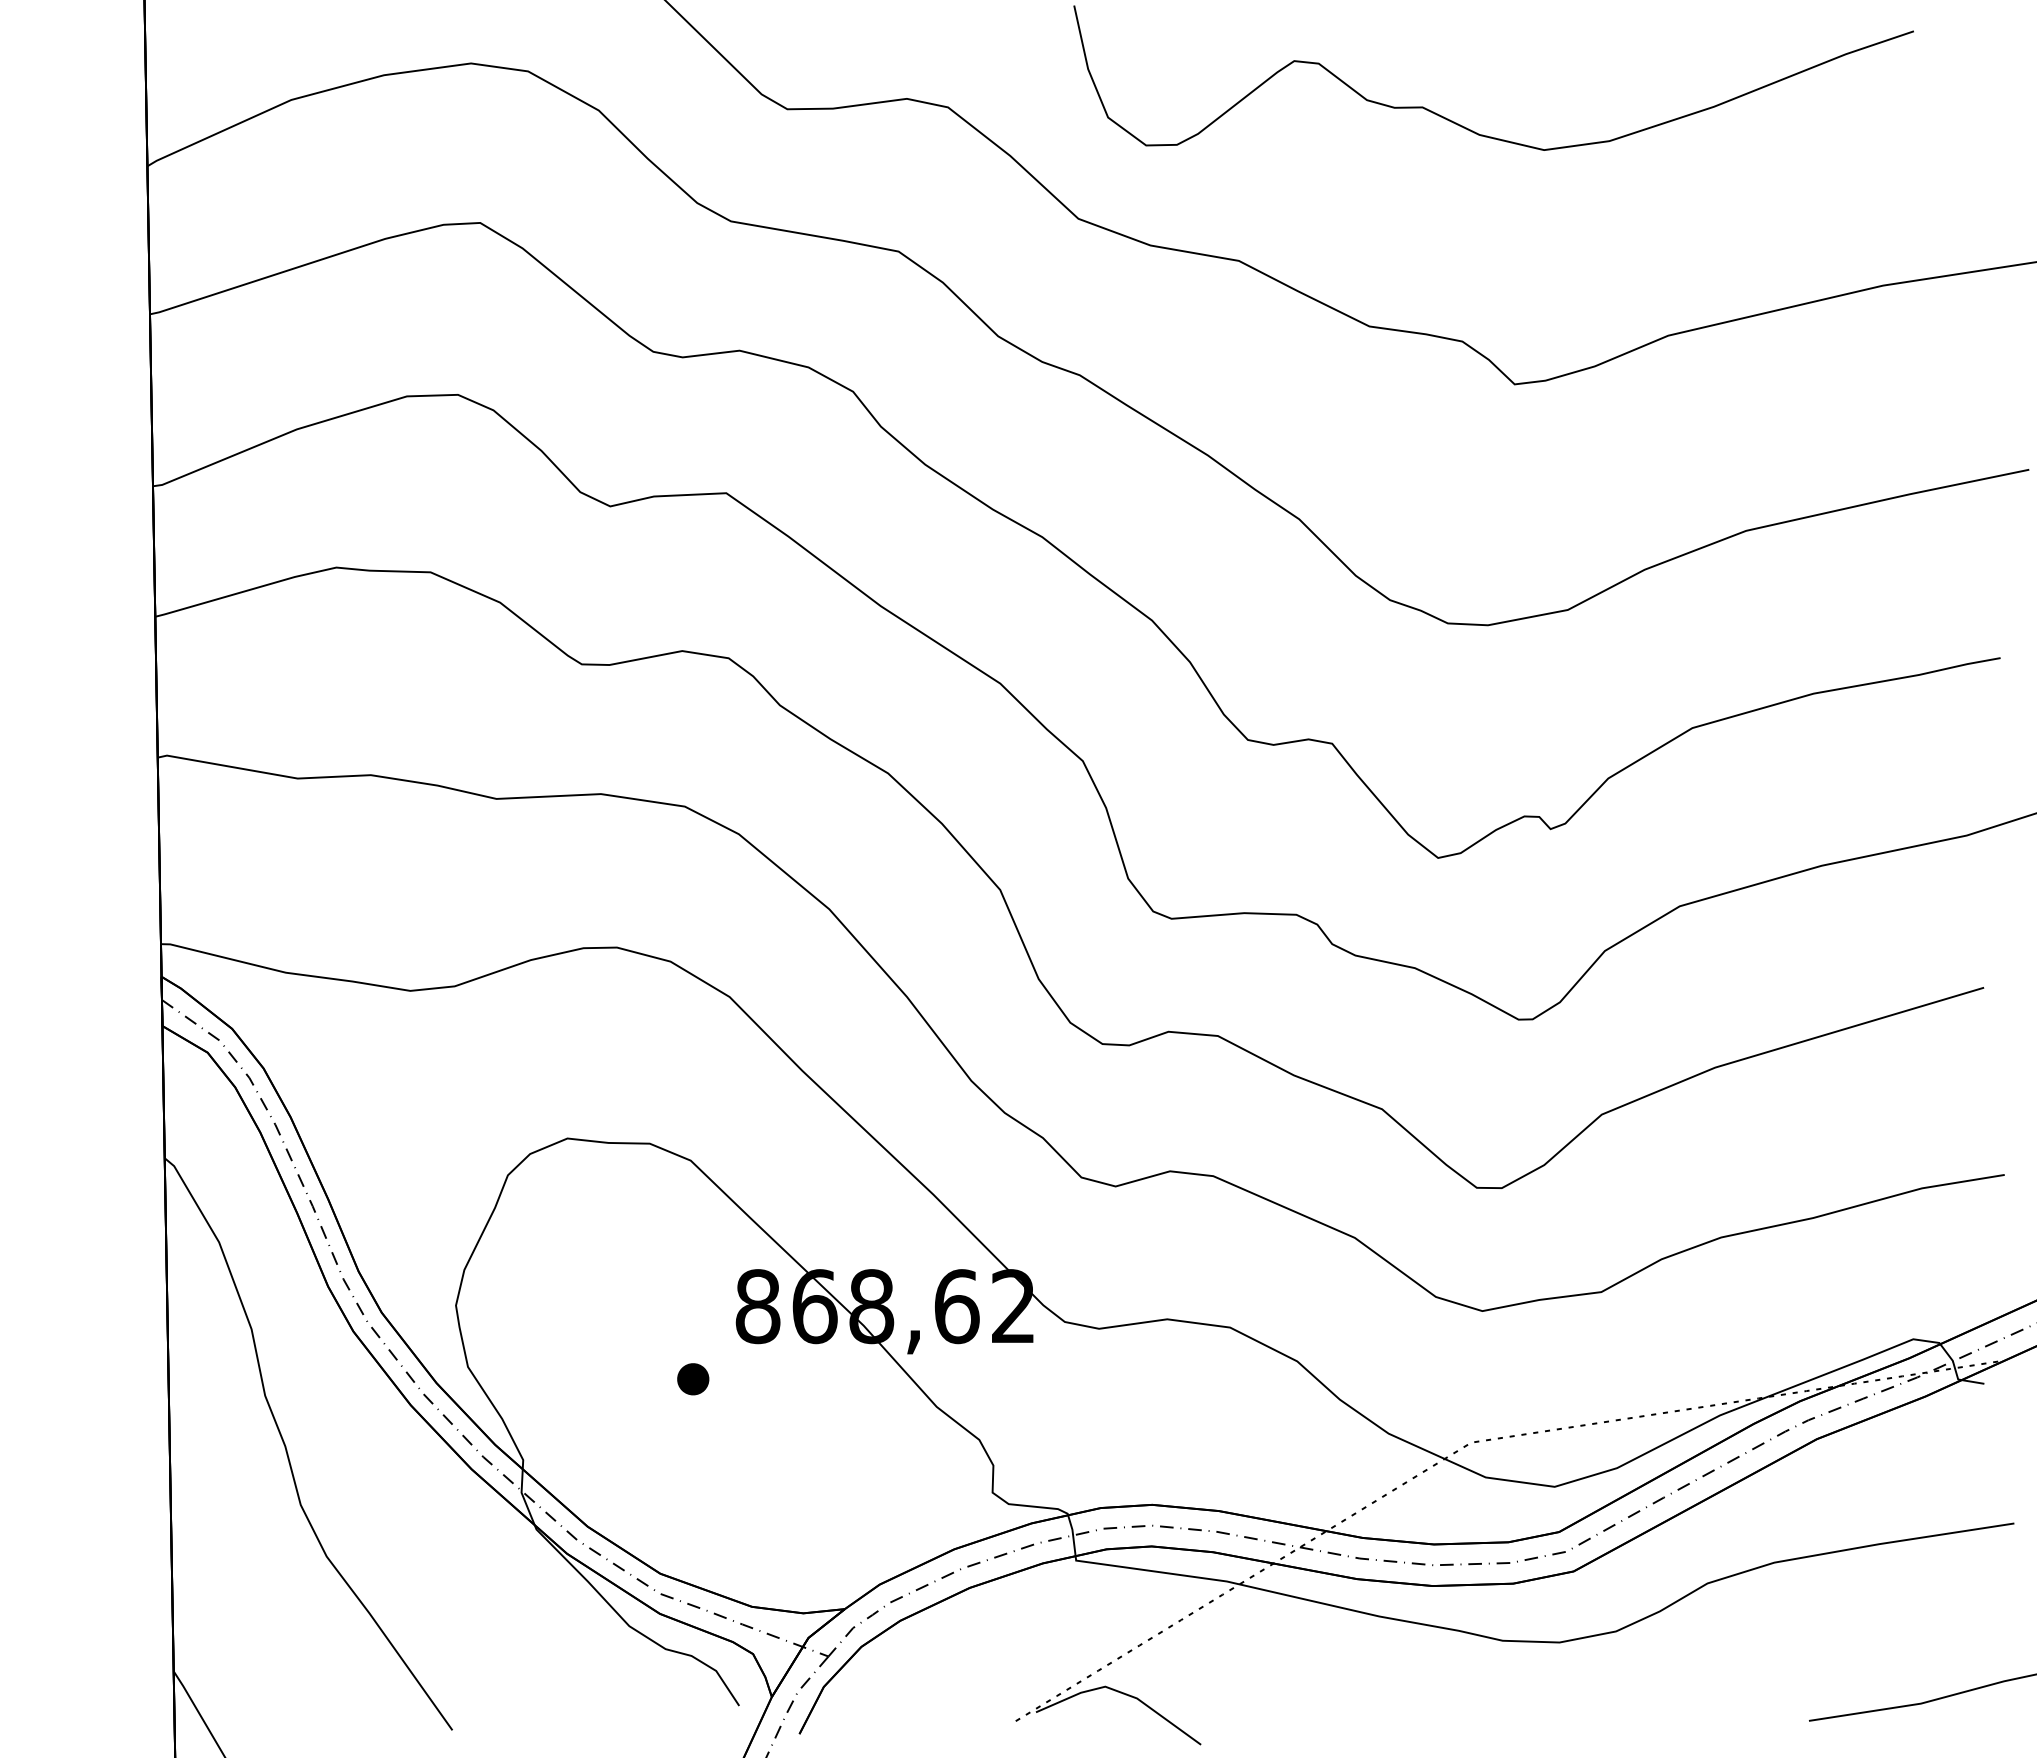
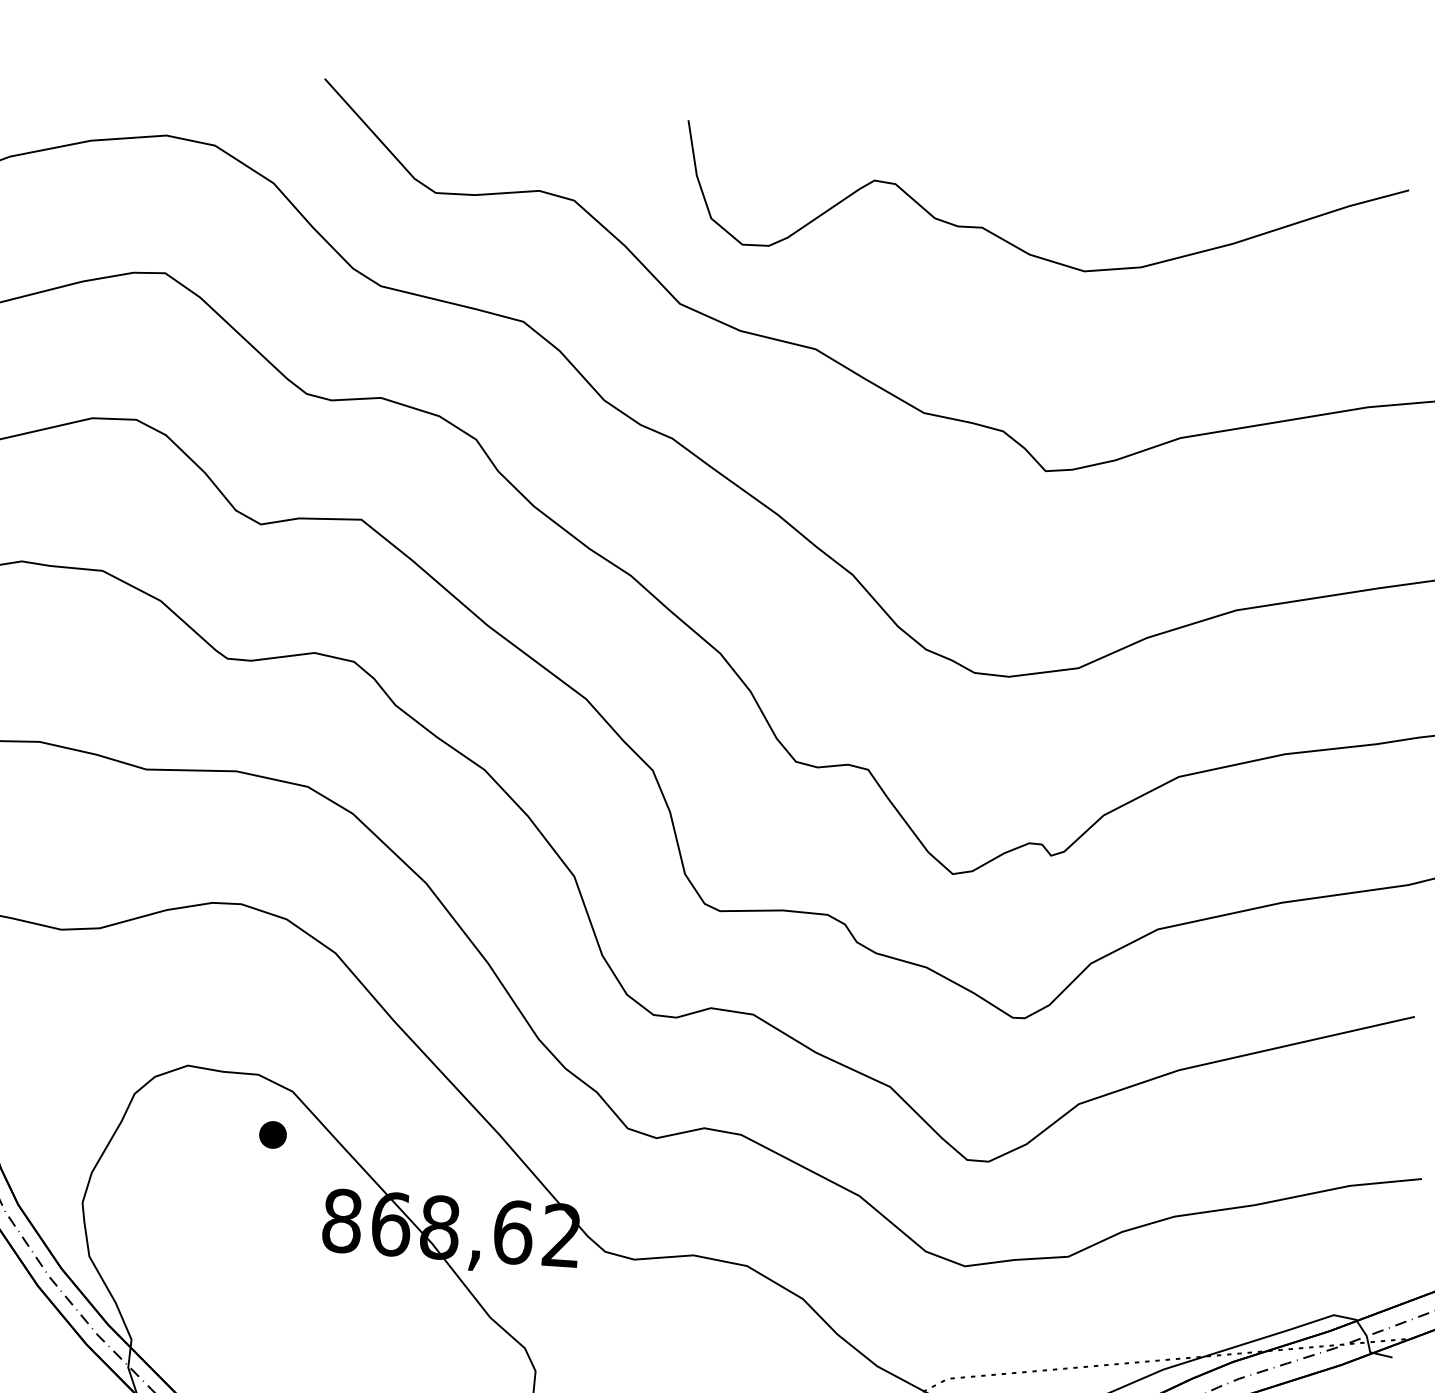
part: (693, 1379) -> (273, 1135), moved

